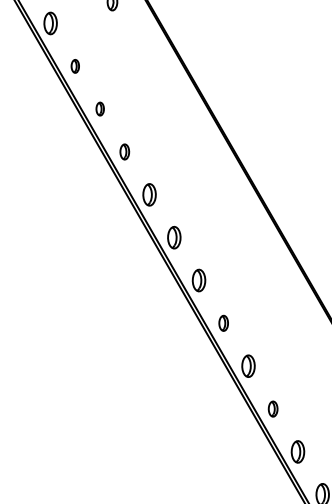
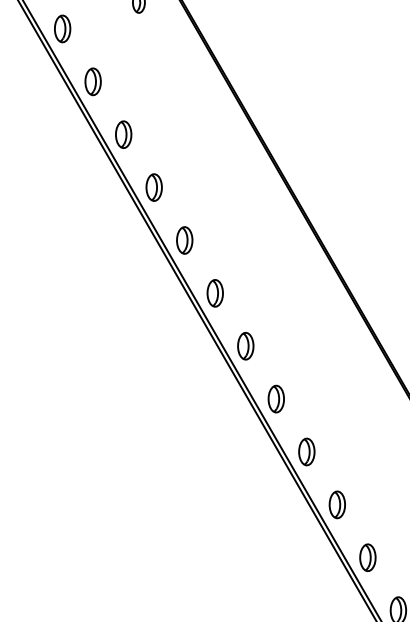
part: (74, 66) -> (92, 81), size x1.67
part: (99, 108) -> (123, 134), size x1.67
part: (124, 151) -> (153, 187), size x1.43
part: (223, 322) -> (275, 398), size x1.43
part: (272, 408) -> (336, 504), size x1.43

